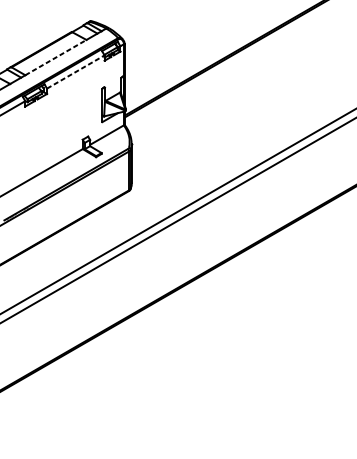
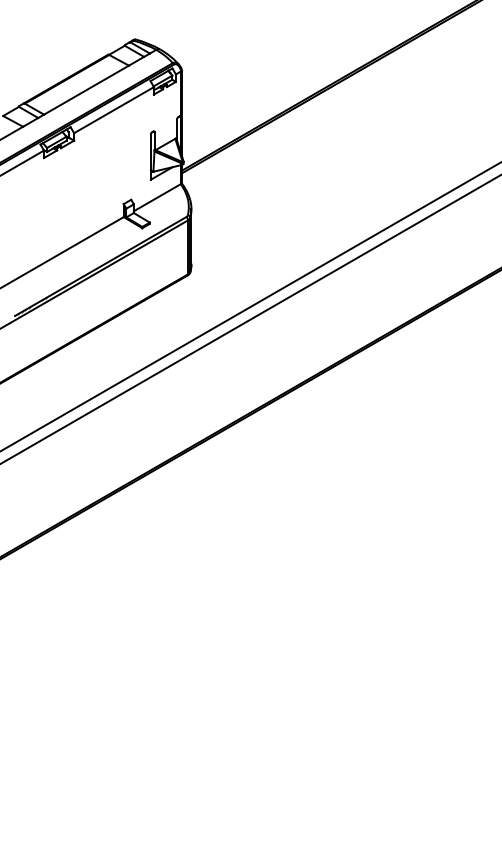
line: (55, 57) -> (86, 90), dashed -> solid
line: (76, 71) -> (114, 109), dashed -> solid

